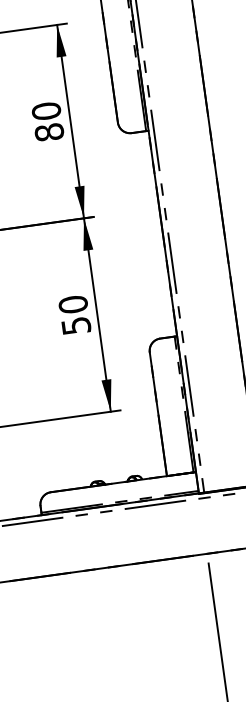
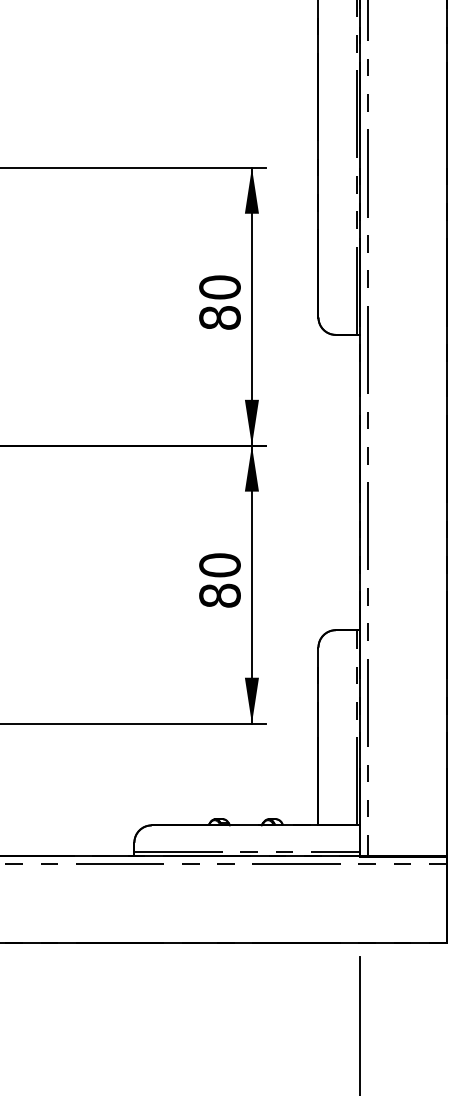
text: (75, 325) -> (219, 595), 50 -> 80

